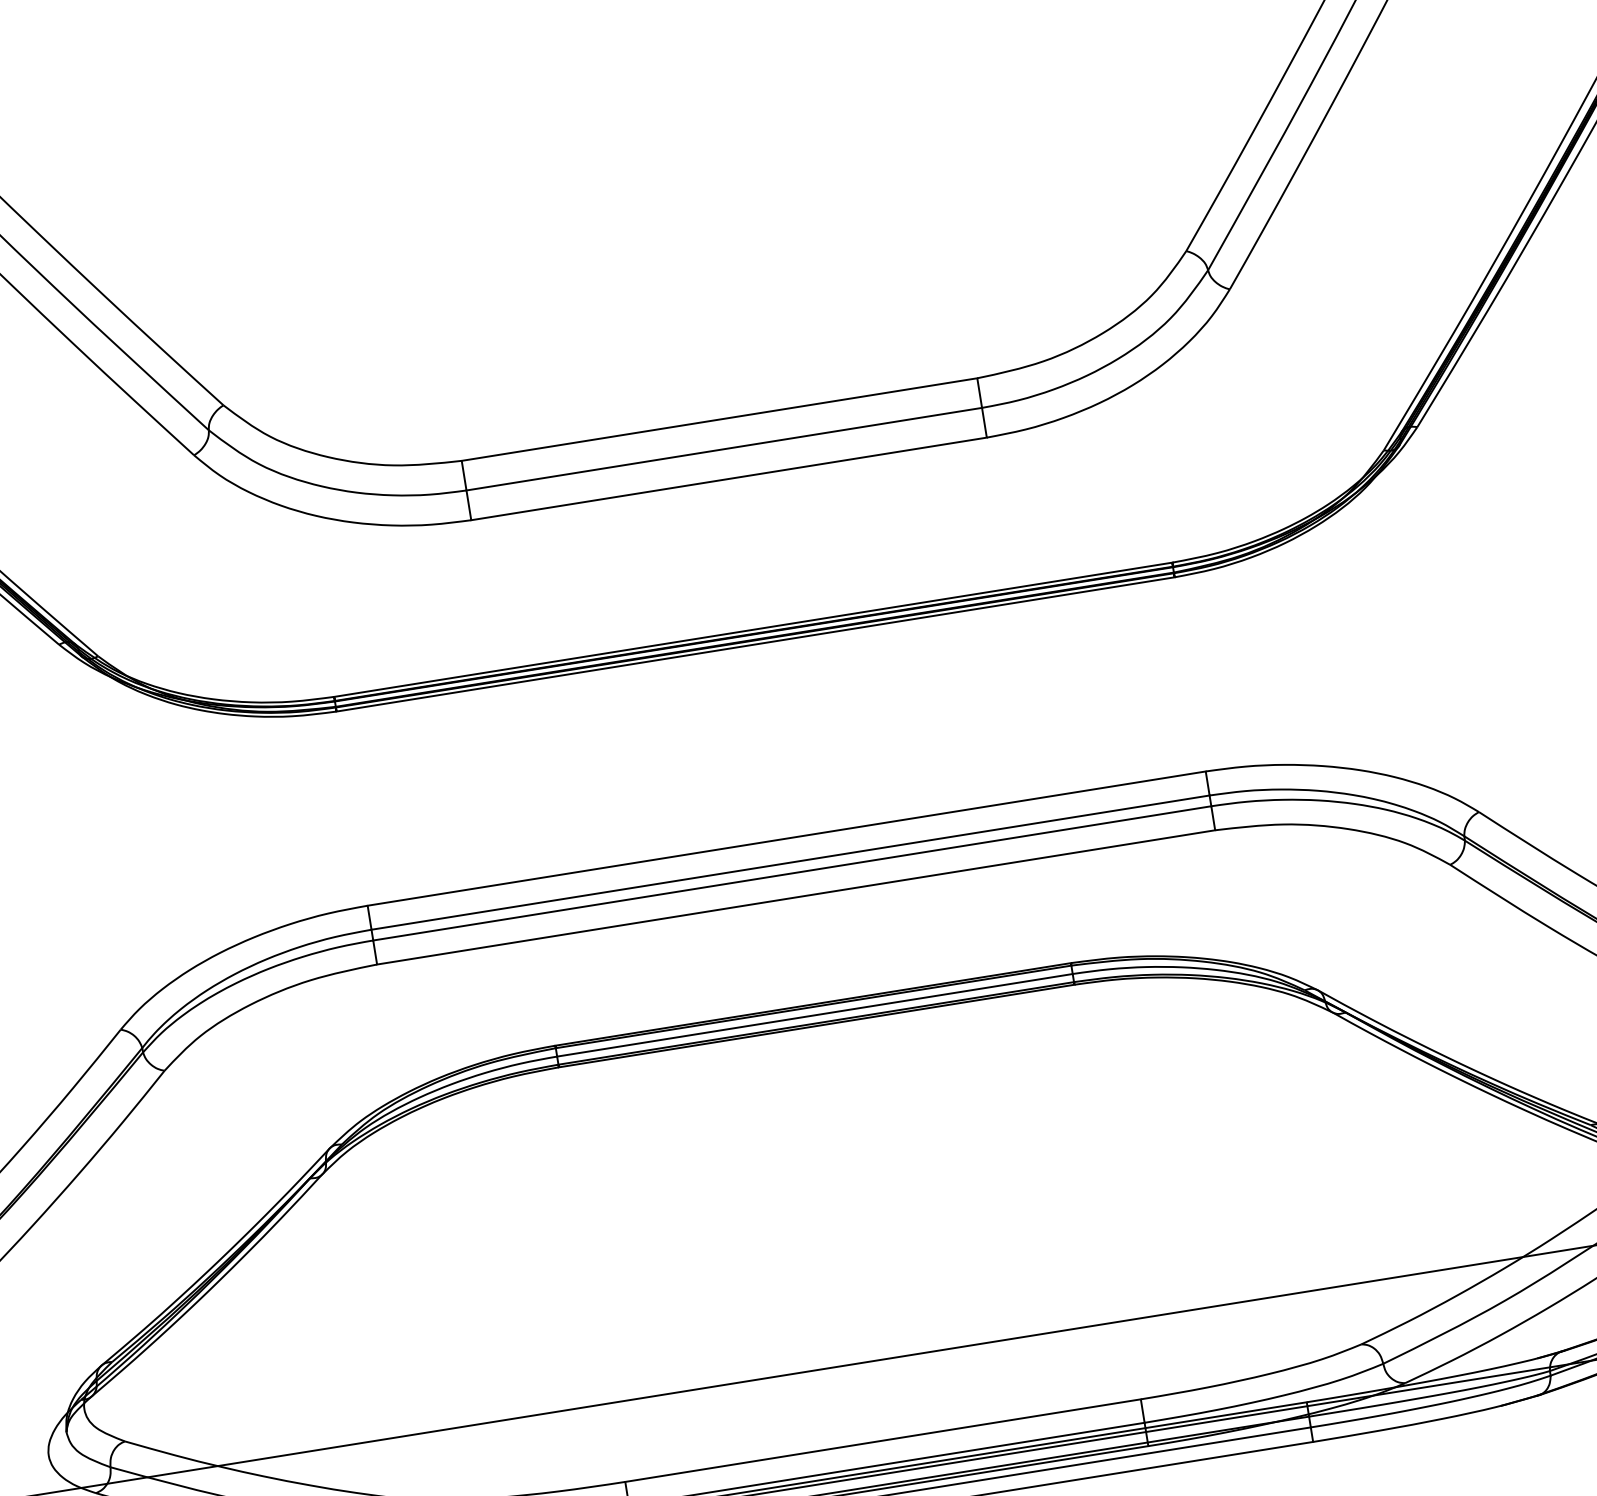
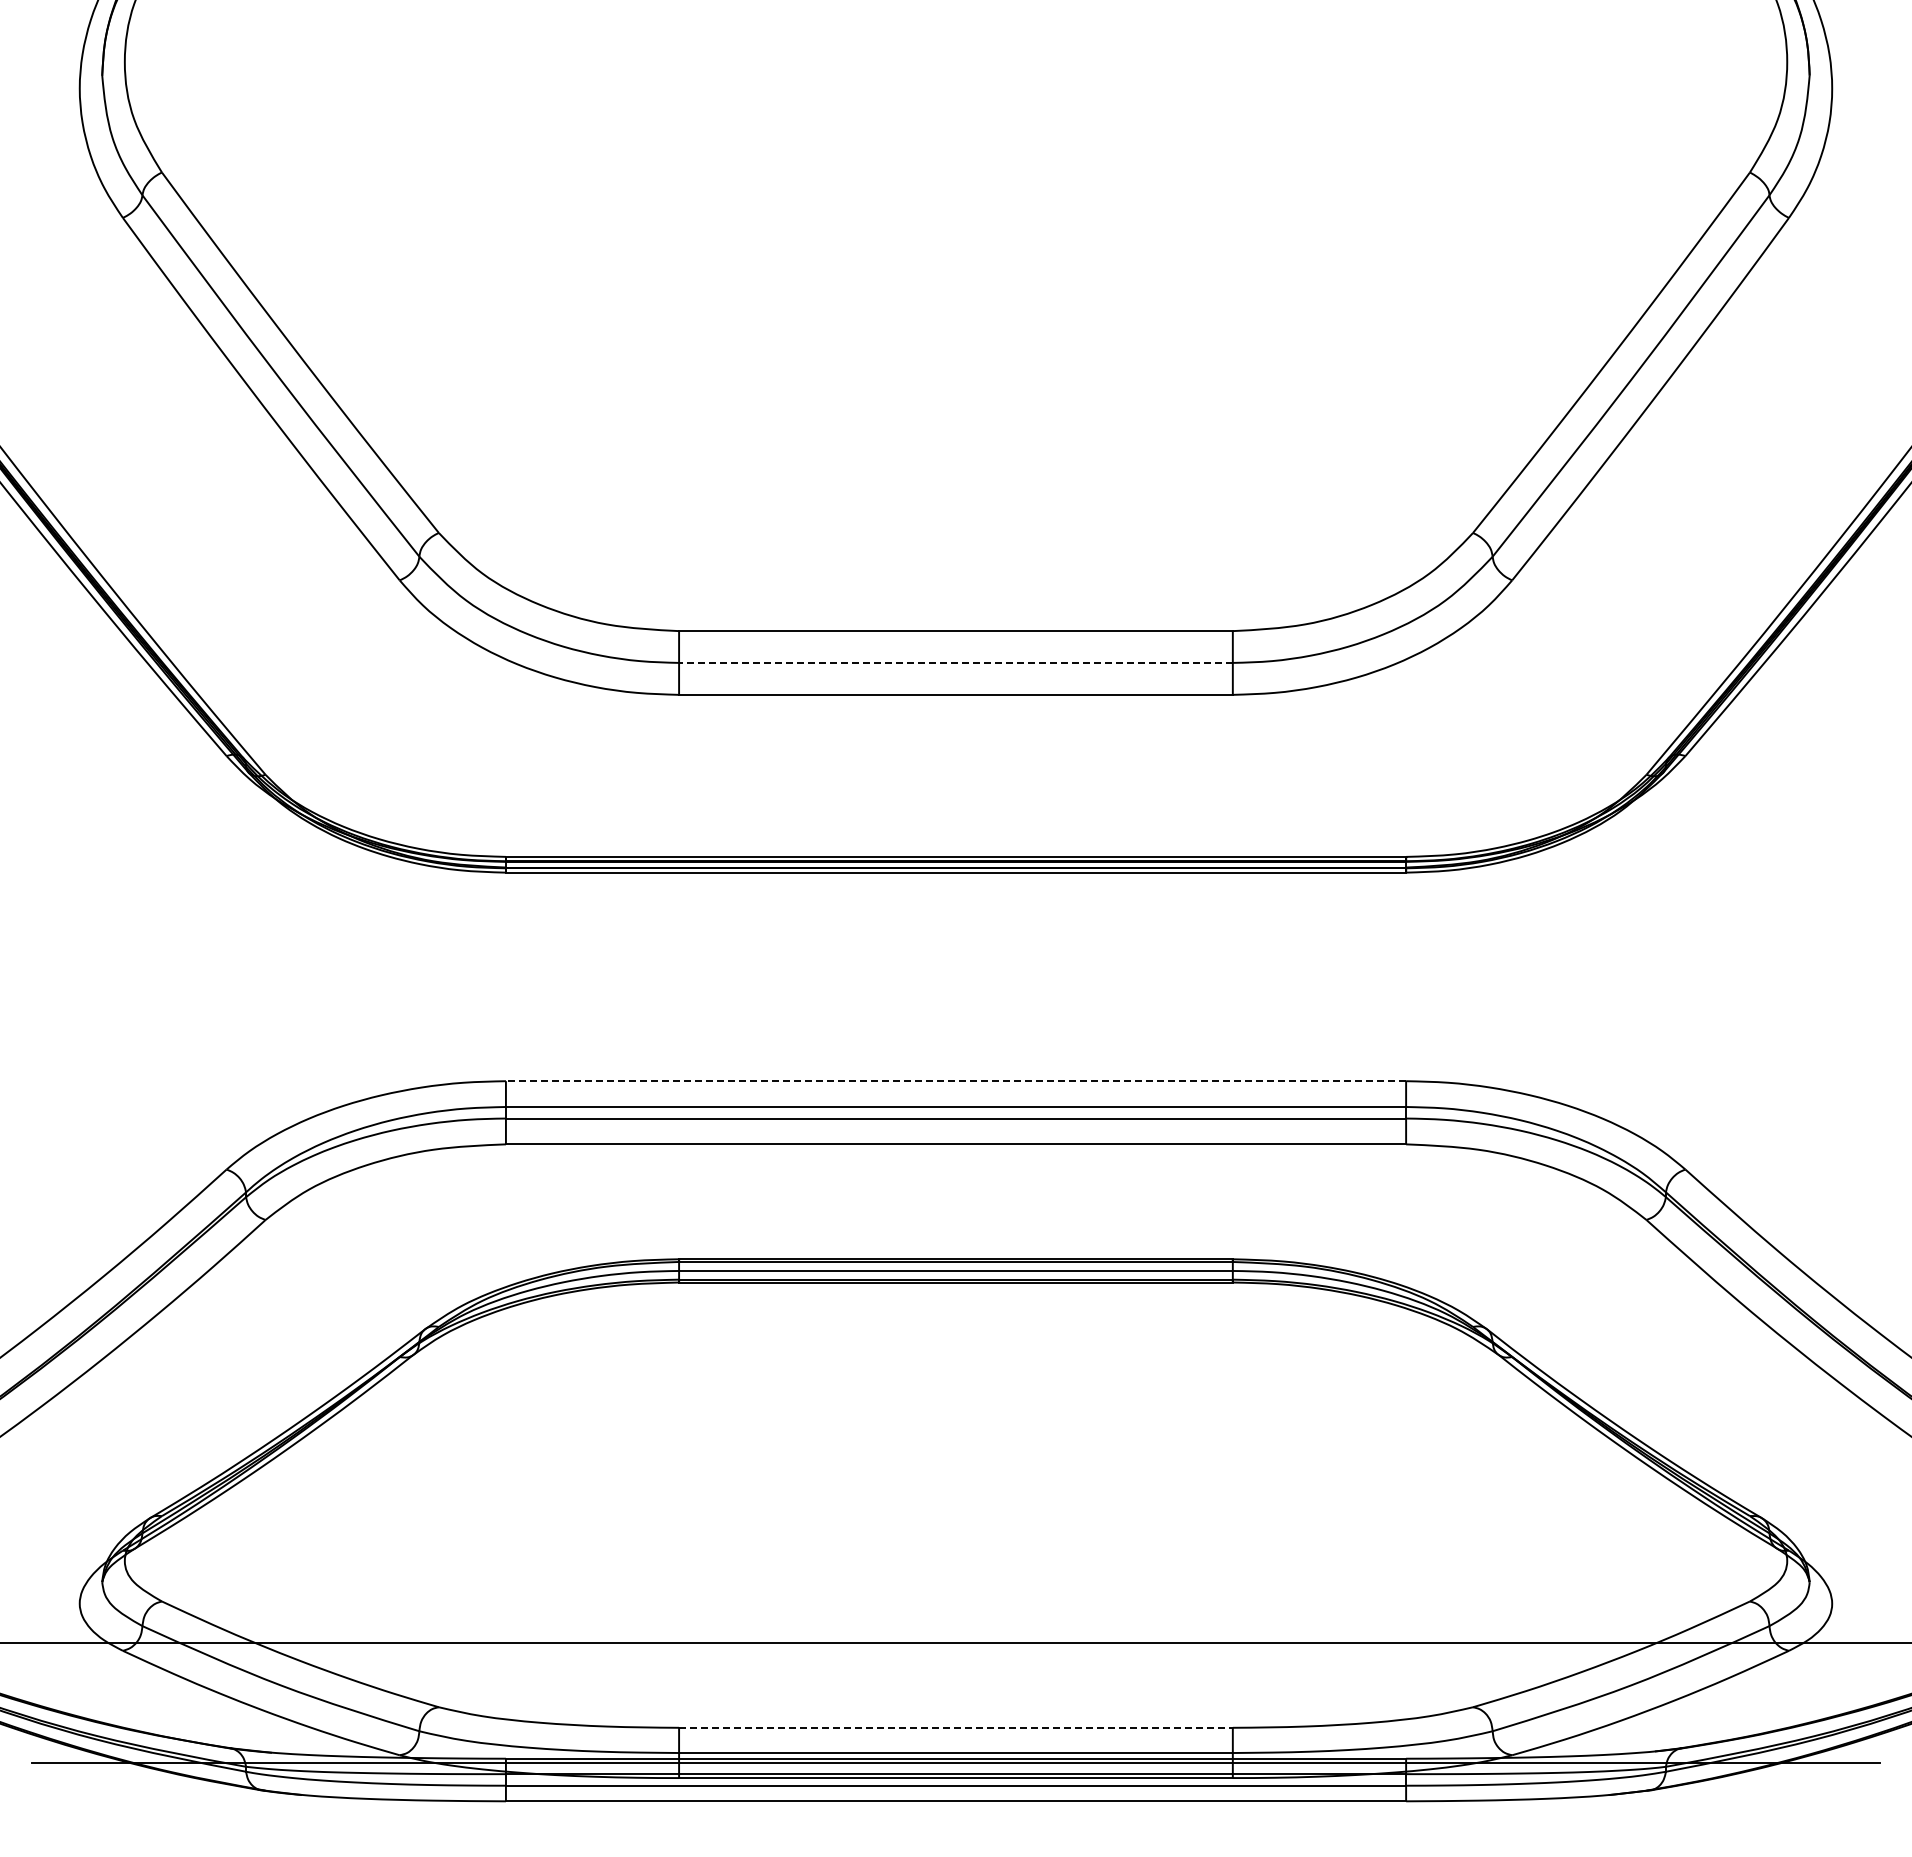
line: (723, 448) -> (955, 662), solid -> dashed
line: (786, 838) -> (955, 1081), solid -> dashed
line: (882, 1440) -> (955, 1727), solid -> dashed

